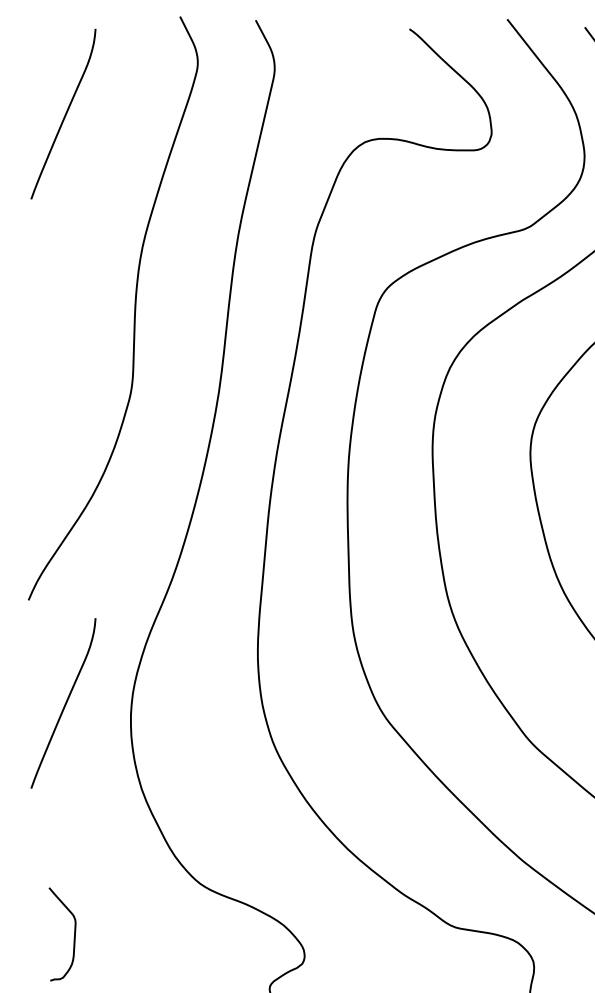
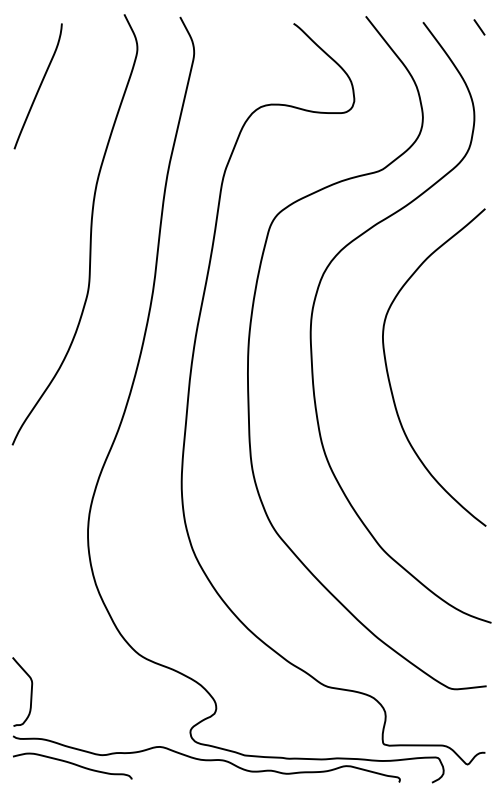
curve: (63, 704) -> (38, 522), removed
curve: (73, 933) -> (30, 691), moved

